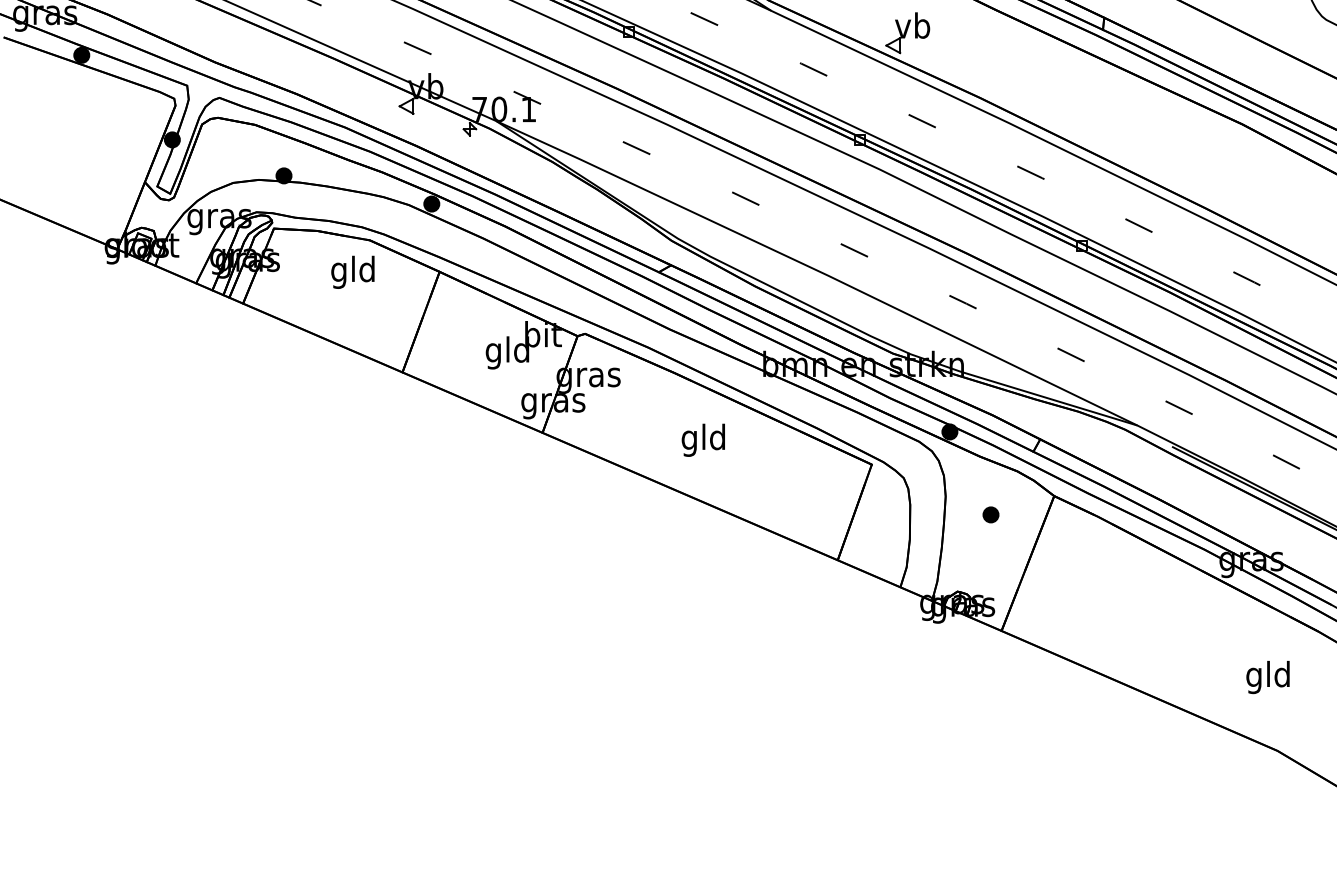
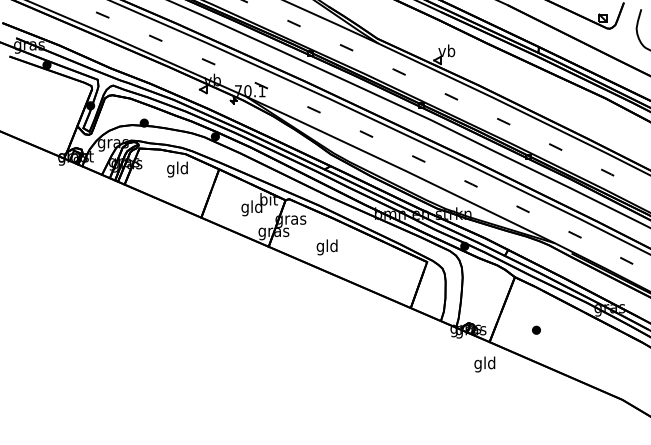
text: (702, 440) -> (326, 247), moved
part: (990, 513) -> (536, 329), moved
text: (1267, 677) -> (484, 364), moved

